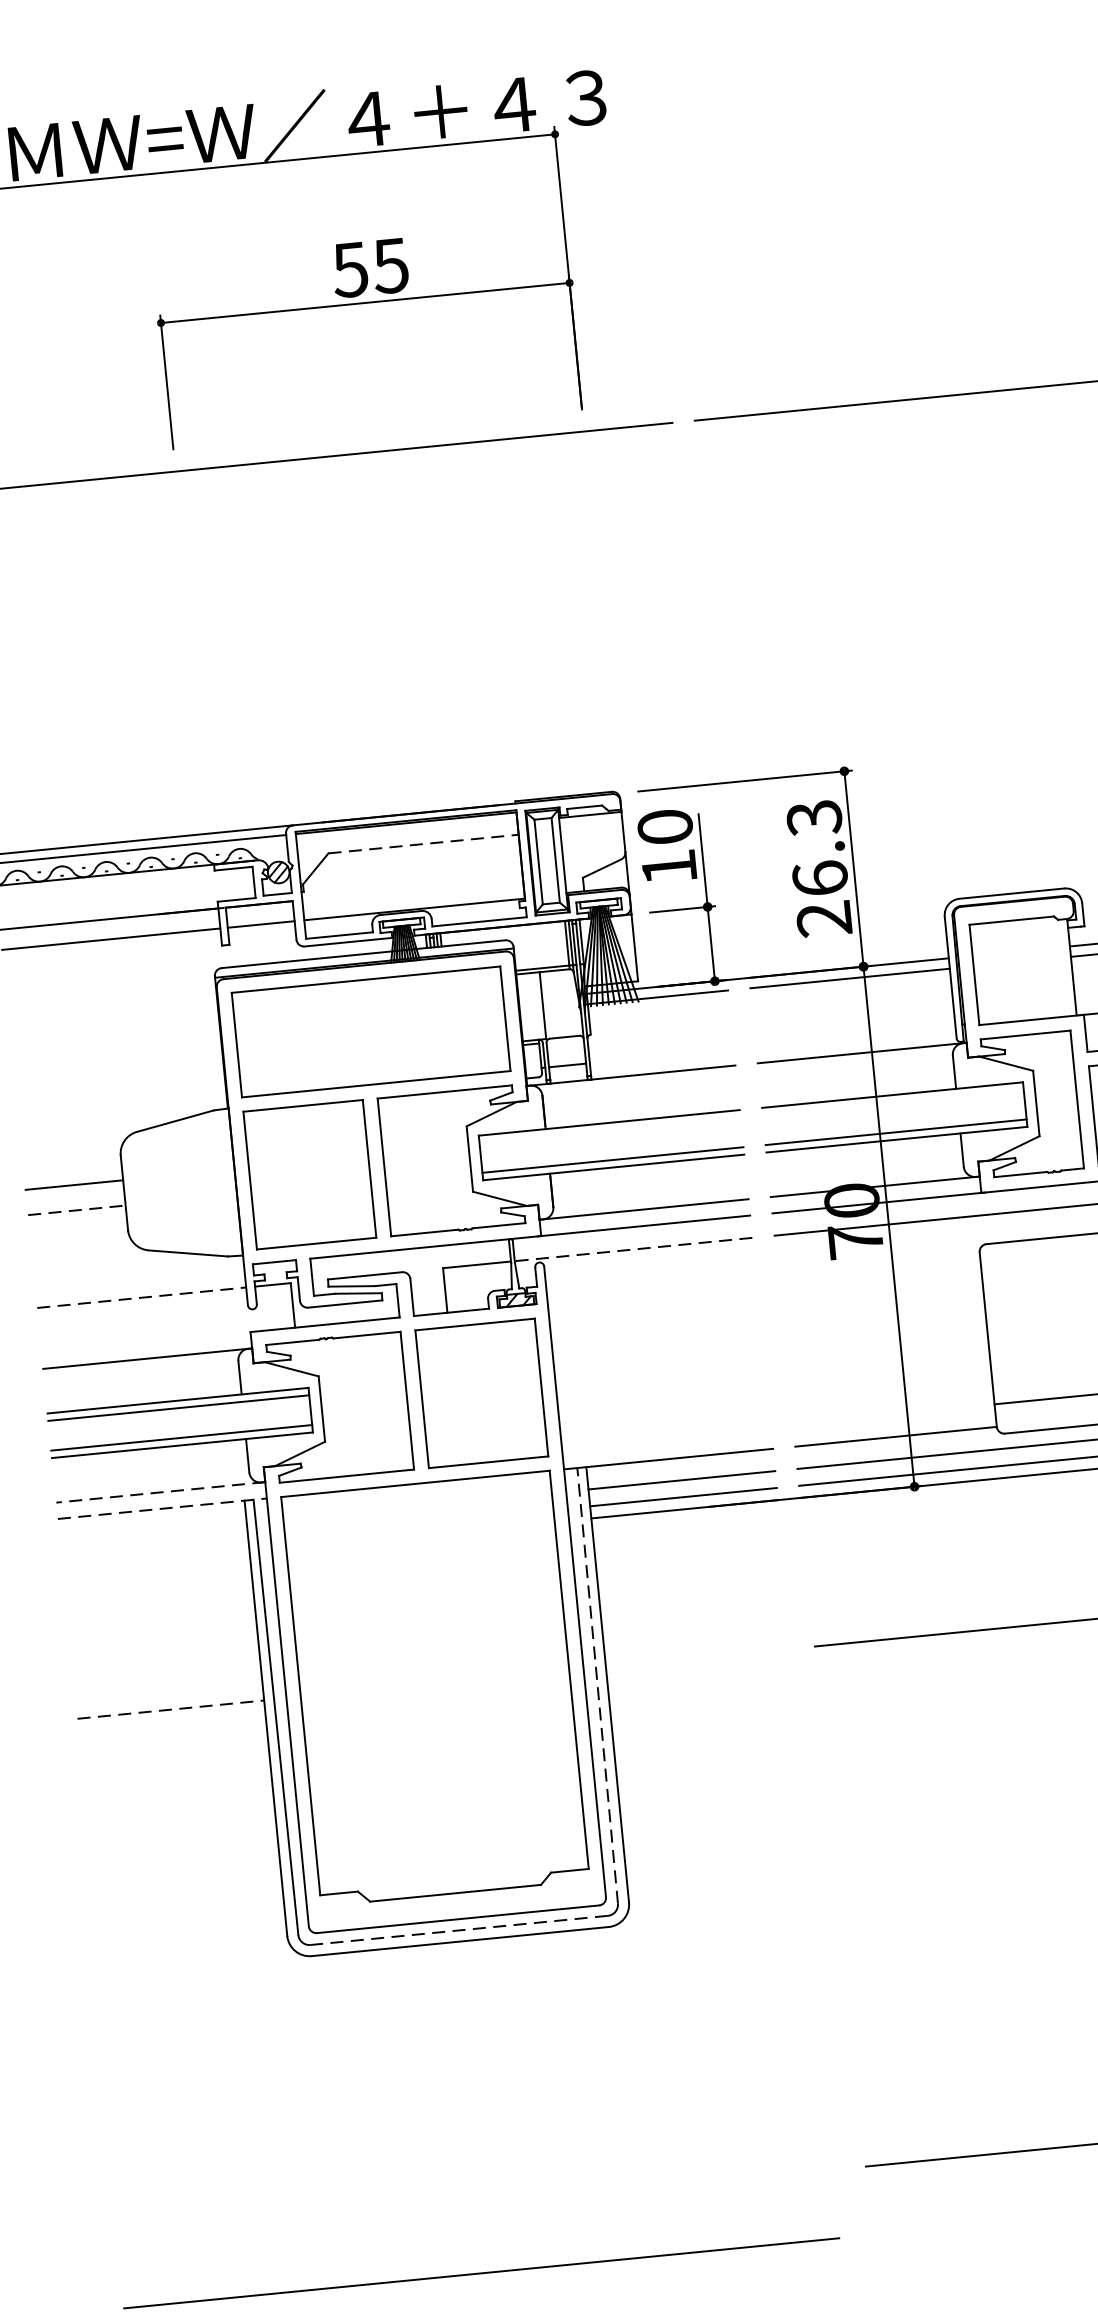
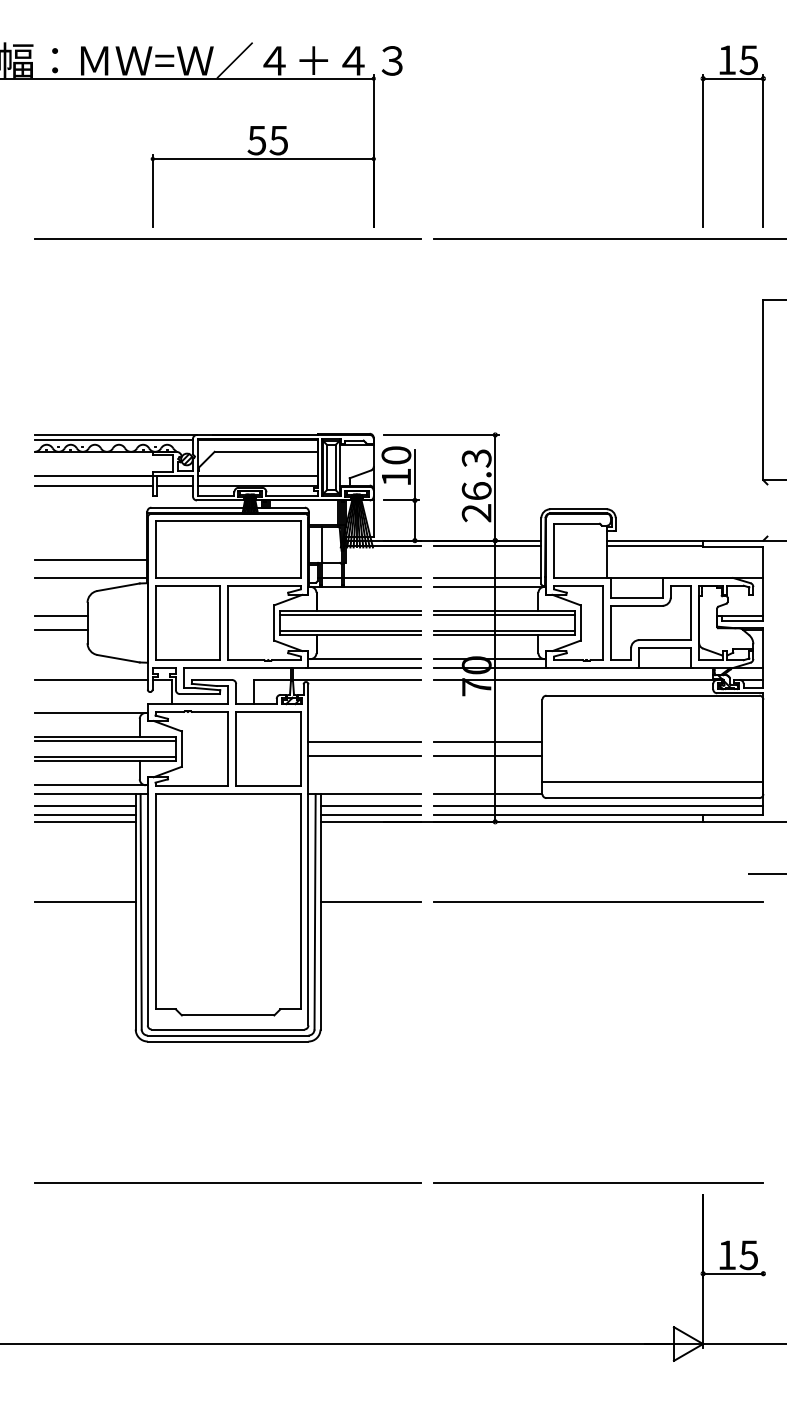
line: (424, 843) -> (266, 451), dashed -> solid
line: (412, 889) -> (257, 475), added
line: (855, 1036) -> (487, 577), added
line: (661, 1055) -> (382, 577), added
line: (118, 1074) -> (90, 559), added
line: (892, 1101) -> (503, 614), added
line: (121, 1108) -> (90, 577), added
line: (609, 1129) -> (350, 614), added
line: (77, 1209) -> (61, 629), dashed -> solid
line: (632, 1250) -> (356, 680), dashed -> solid
line: (142, 1298) -> (91, 680), dashed -> solid
line: (885, 1341) -> (487, 742), added
line: (658, 1363) -> (364, 742), added
line: (888, 1365) -> (487, 755), added
line: (660, 1387) -> (364, 755), added
line: (159, 1492) -> (90, 785), dashed -> solid
line: (162, 1509) -> (91, 794), dashed -> solid
line: (152, 1532) -> (84, 806), added
line: (153, 1549) -> (84, 815), added
line: (154, 1560) -> (84, 821), added
line: (698, 1658) -> (370, 902), added
line: (598, 1685) -> (315, 911), dashed -> solid
line: (171, 1710) -> (85, 902), dashed -> solid
line: (458, 1930) -> (227, 1035), dashed -> solid
line: (480, 2271) -> (227, 1182), moved

